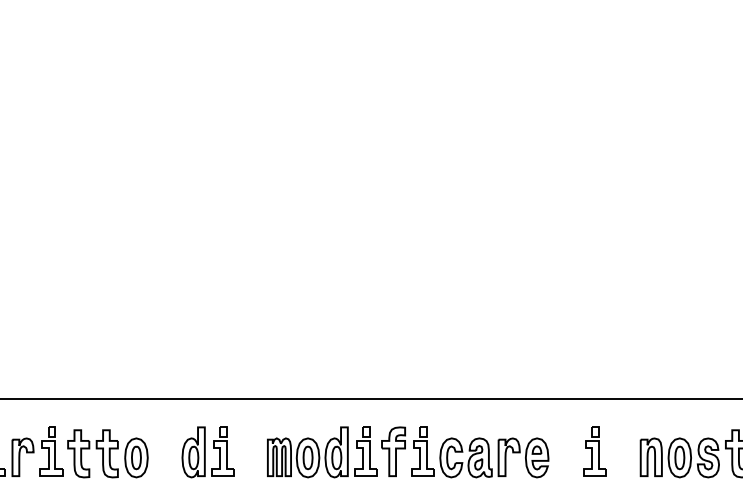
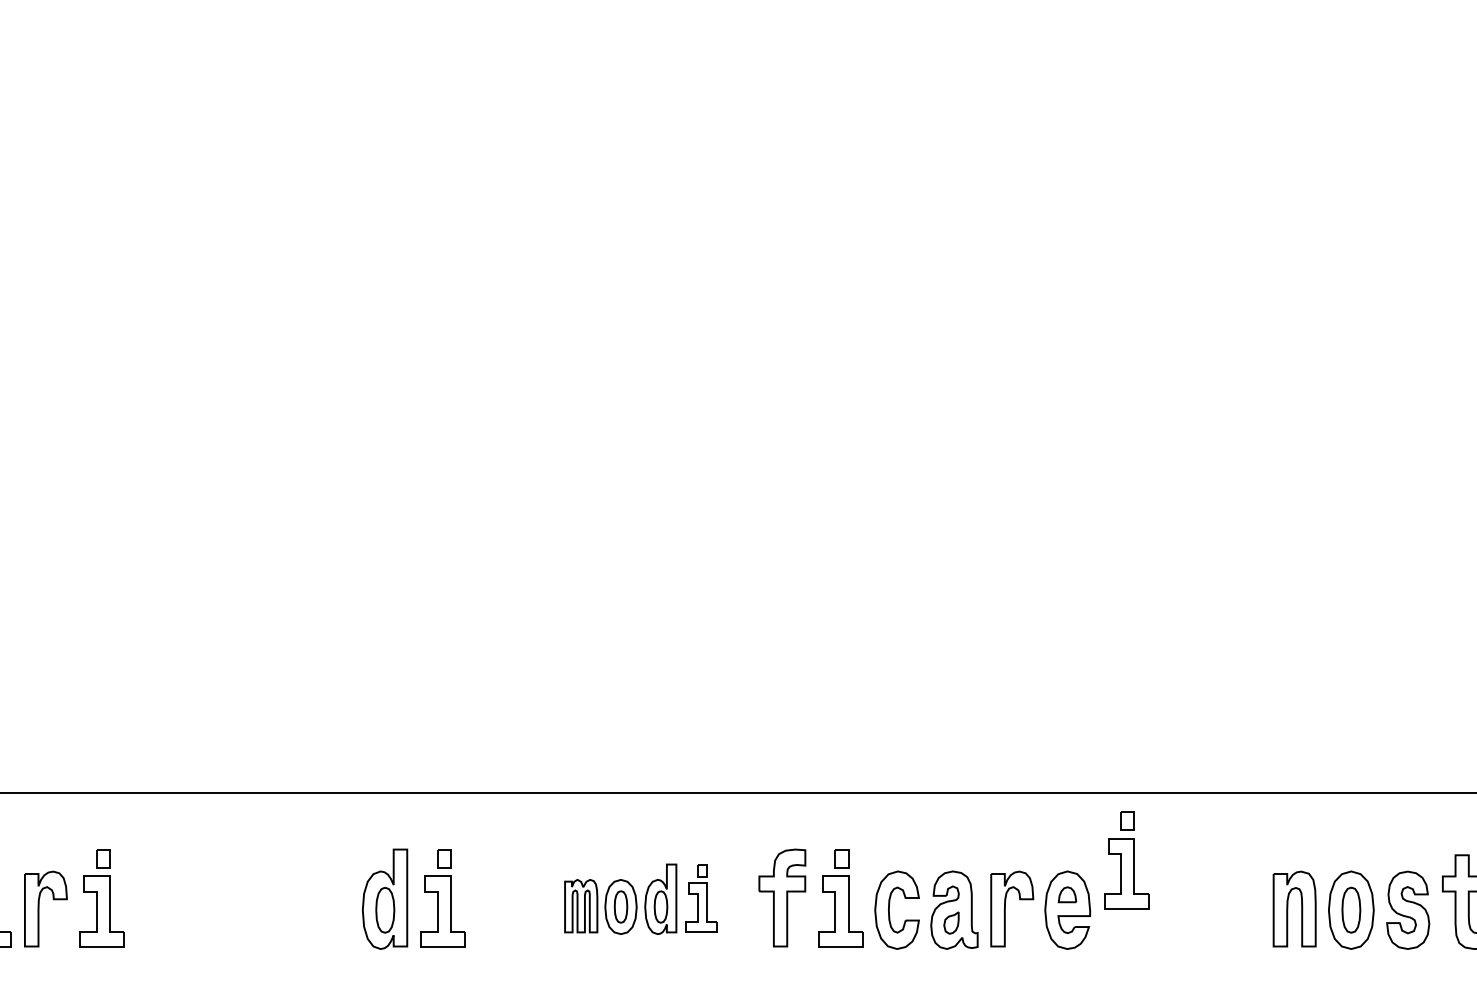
part: (594, 451) -> (1126, 859), moved
part: (322, 452) -> (641, 899), size x0.7
part: (107, 453) -> (213, 901), removed

